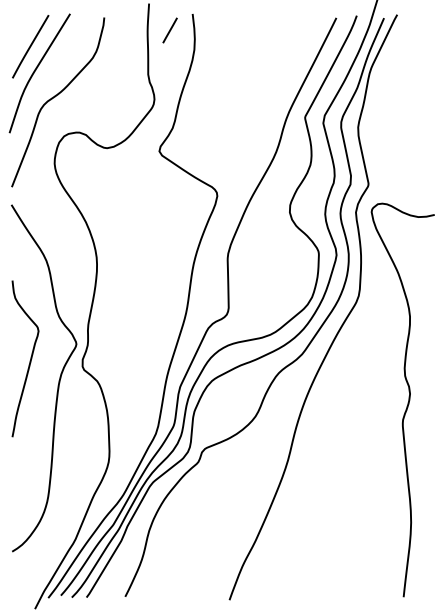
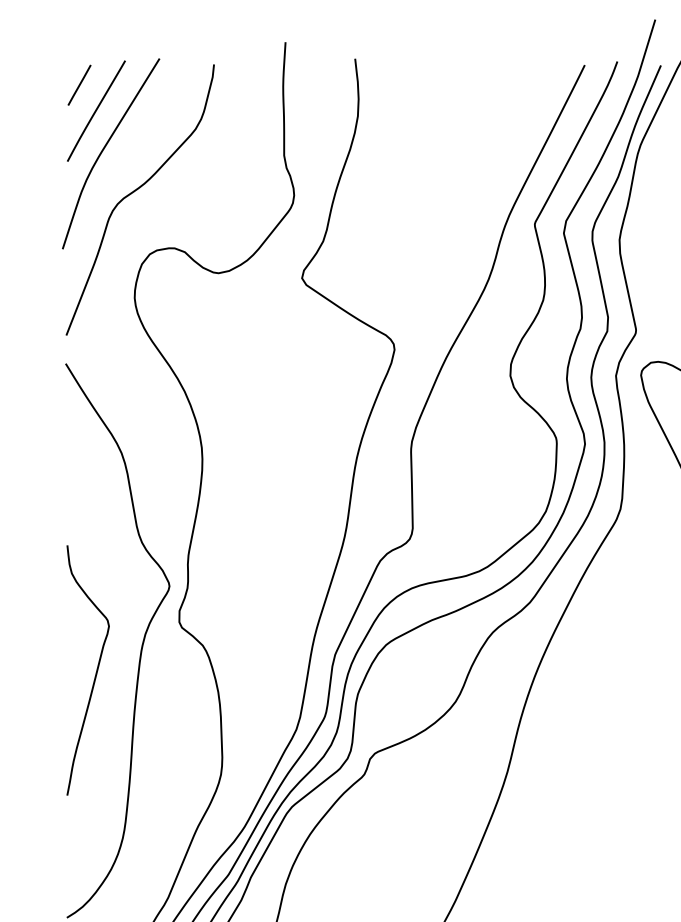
line: (169, 30) -> (78, 85), moved
curve: (29, 360) -> (94, 673), moved

